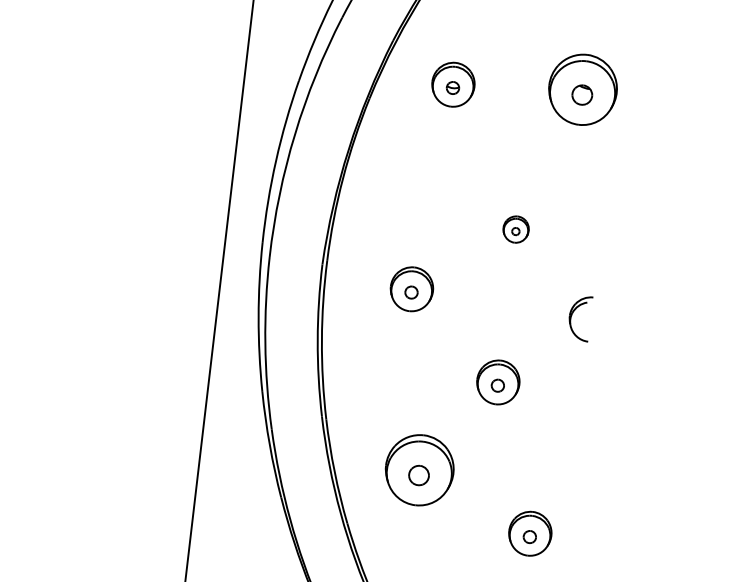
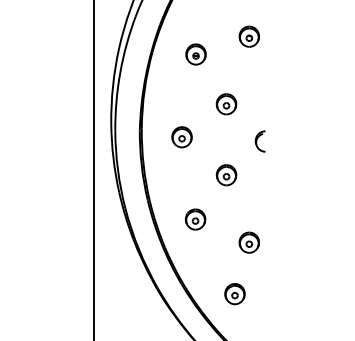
part: (452, 84) -> (195, 54), moved
part: (580, 88) -> (248, 36), size x0.62
part: (516, 229) -> (226, 104), size x1.67
part: (420, 470) -> (195, 219), size x0.62

